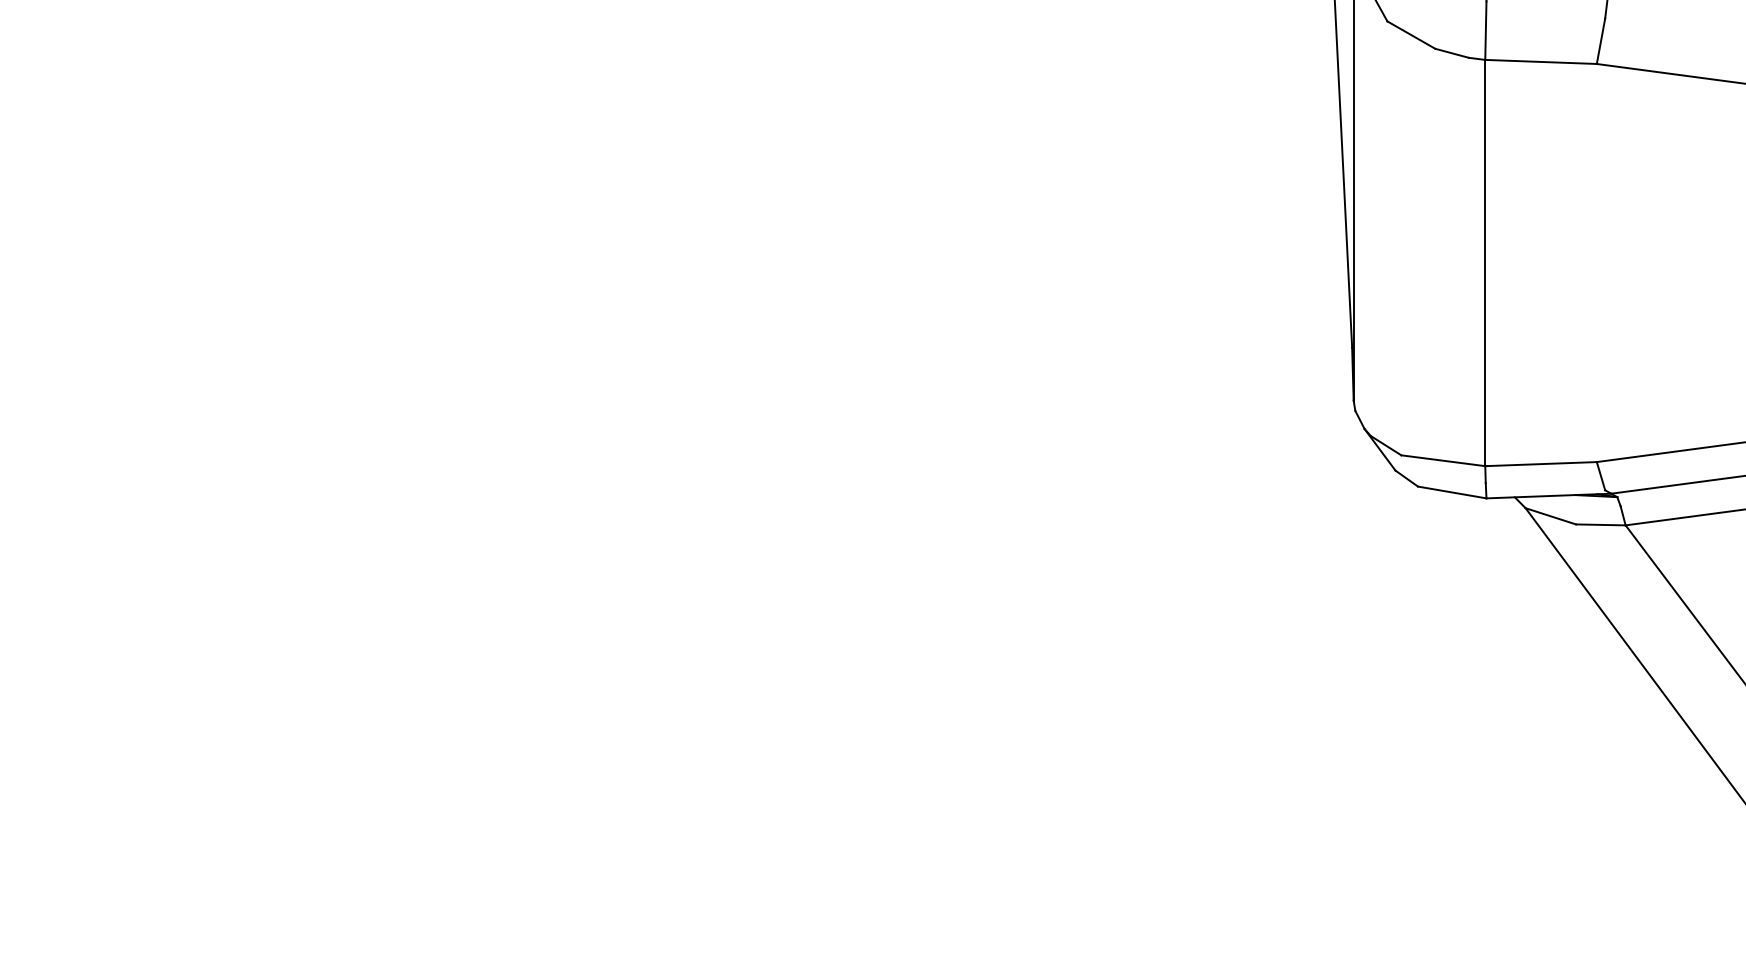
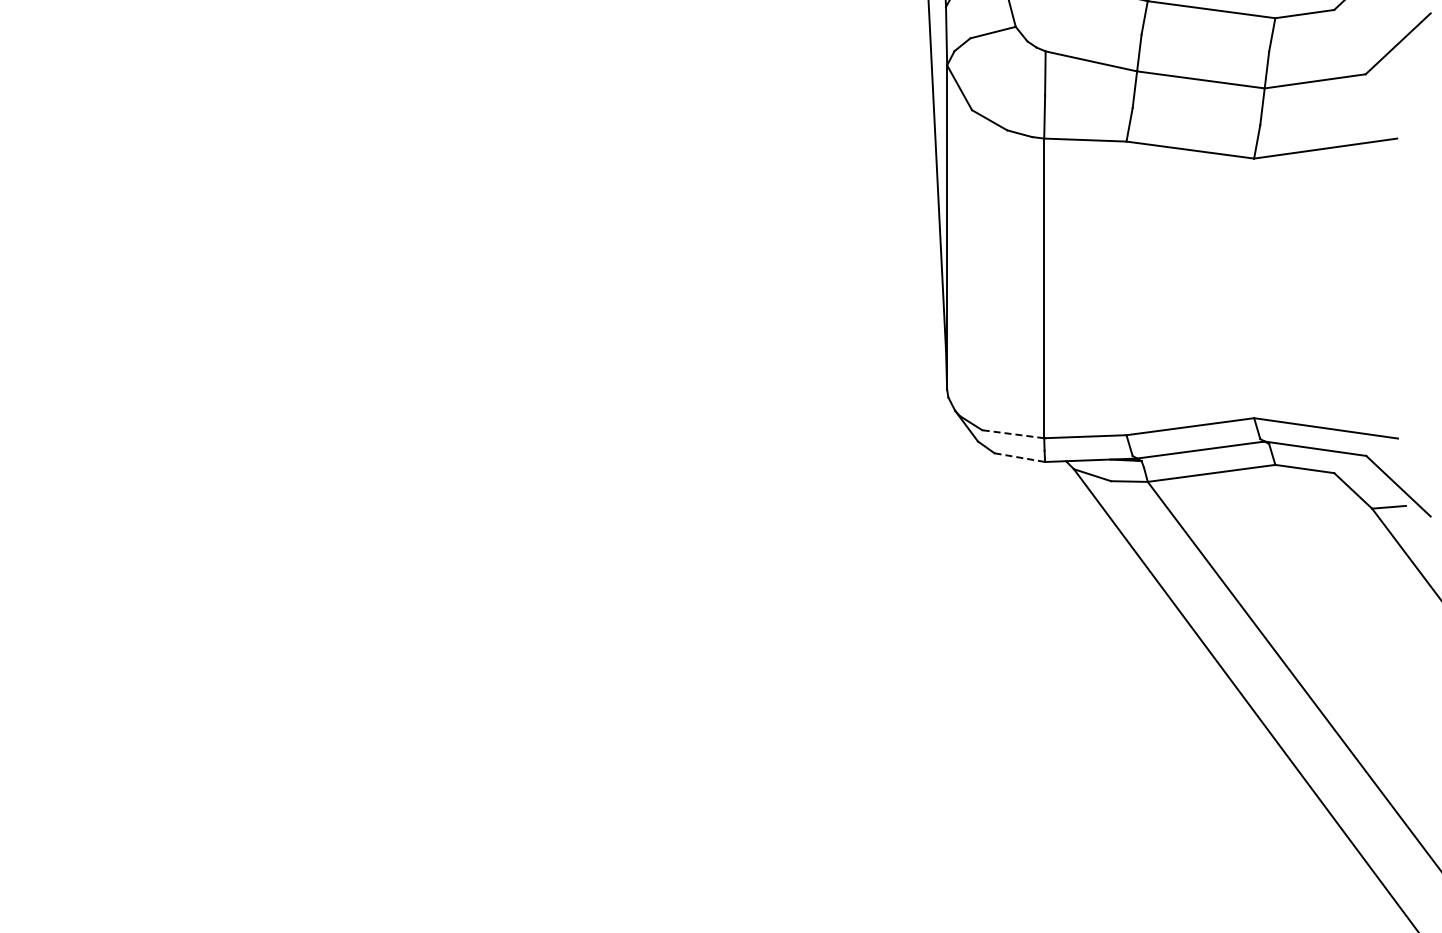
line: (1442, 461) -> (1012, 434), solid -> dashed
line: (1451, 492) -> (1019, 457), solid -> dashed

